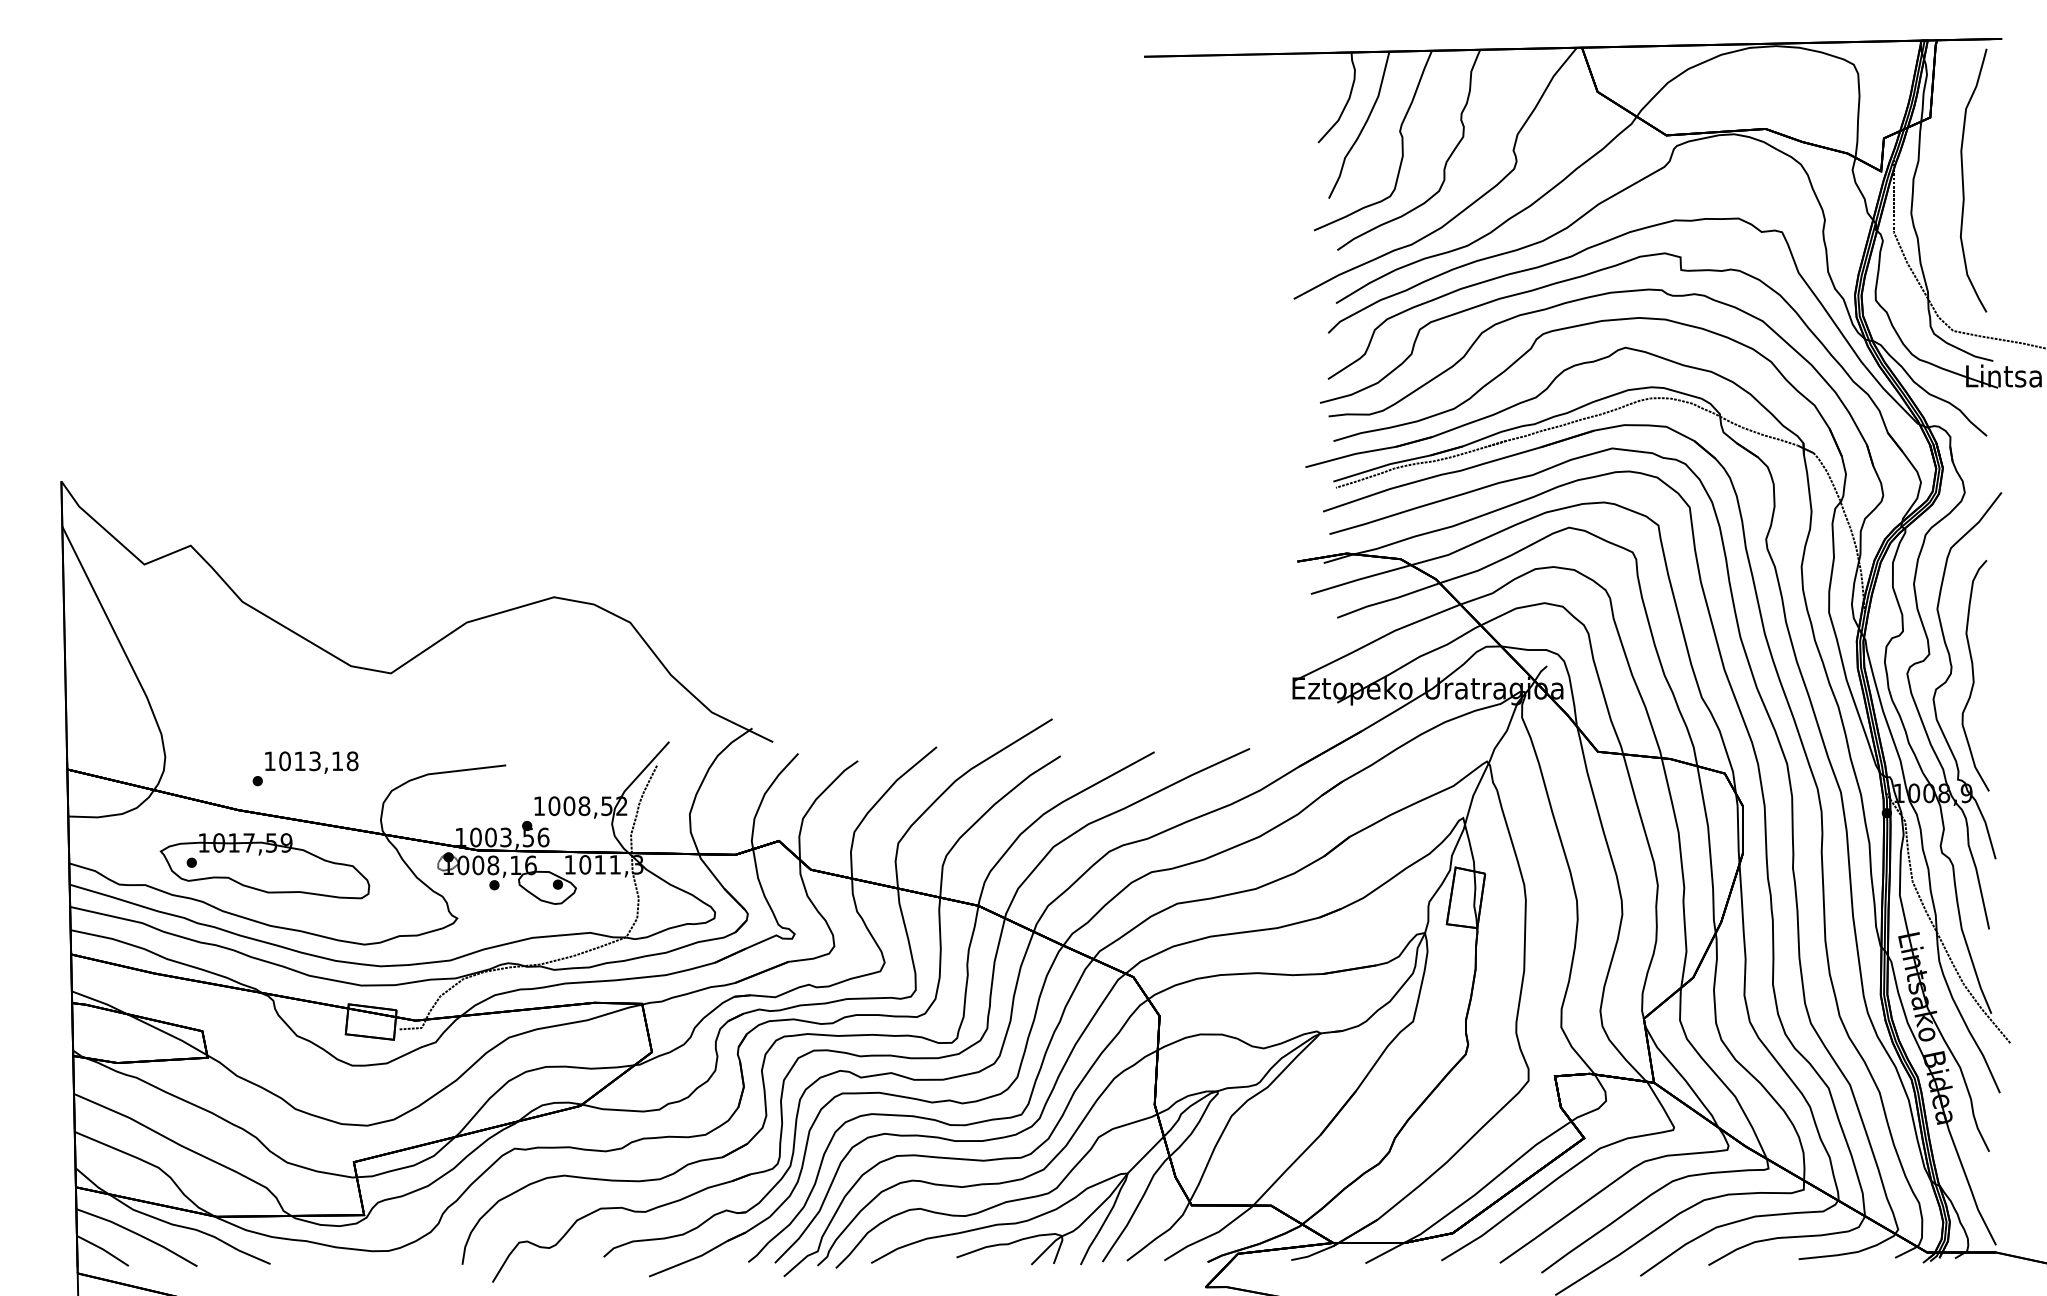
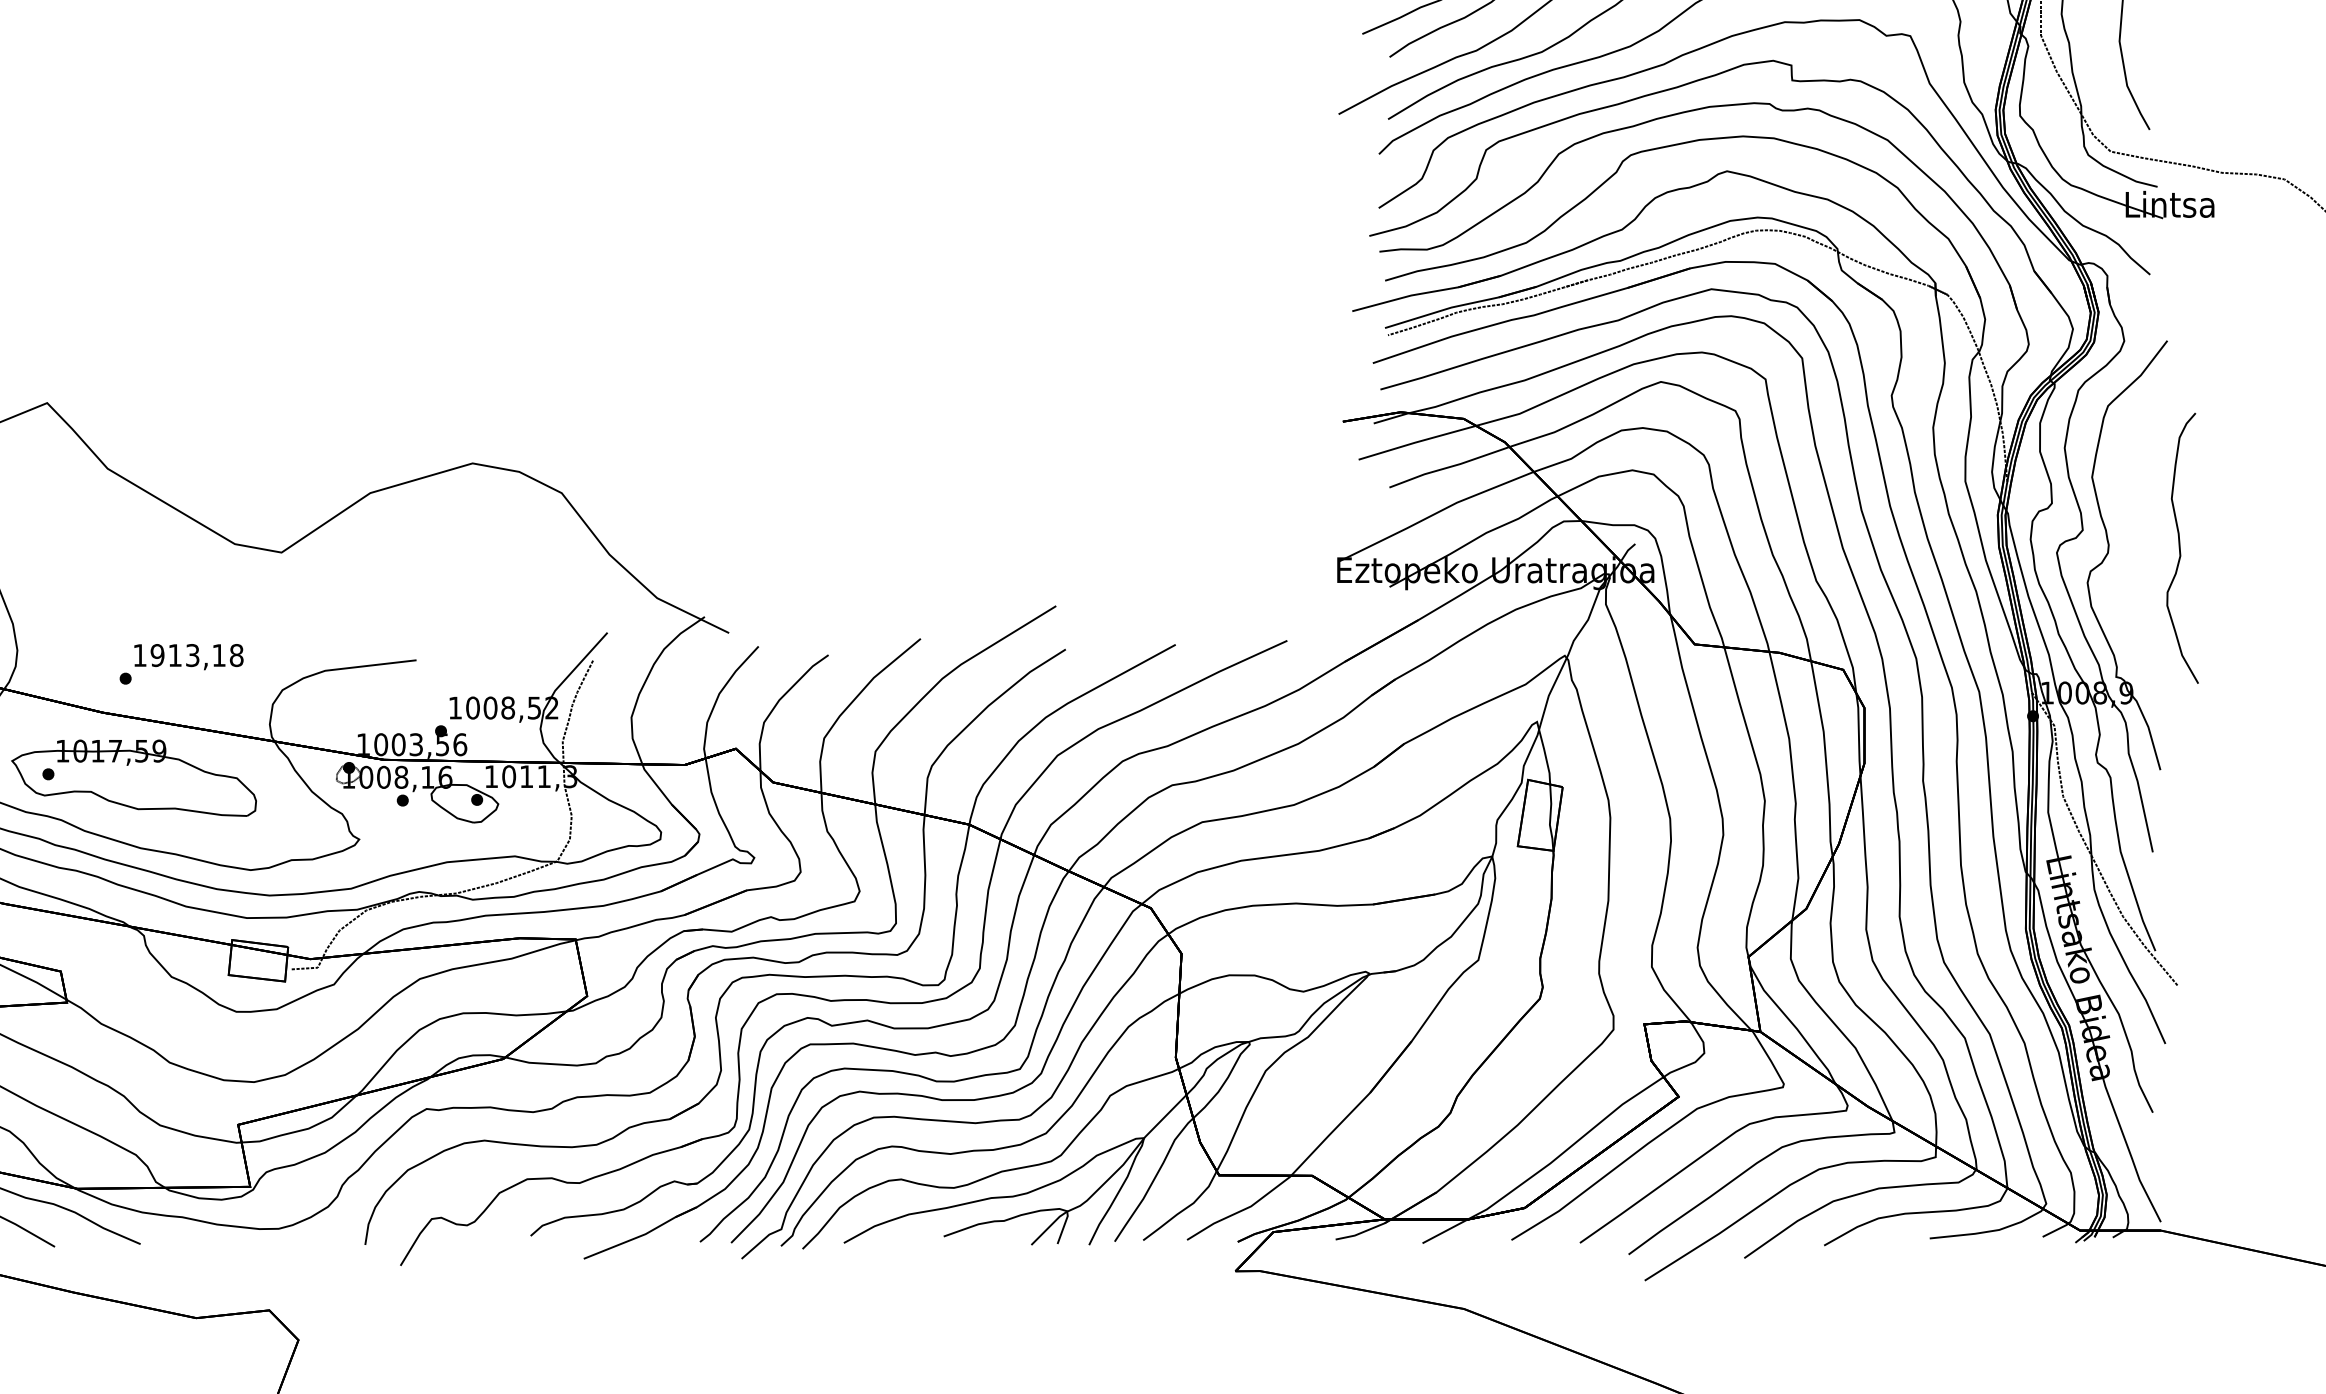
curve: (1974, 675) -> (2181, 548), moved
text: (284, 761) -> (156, 655), 1013,18 -> 1913,18

